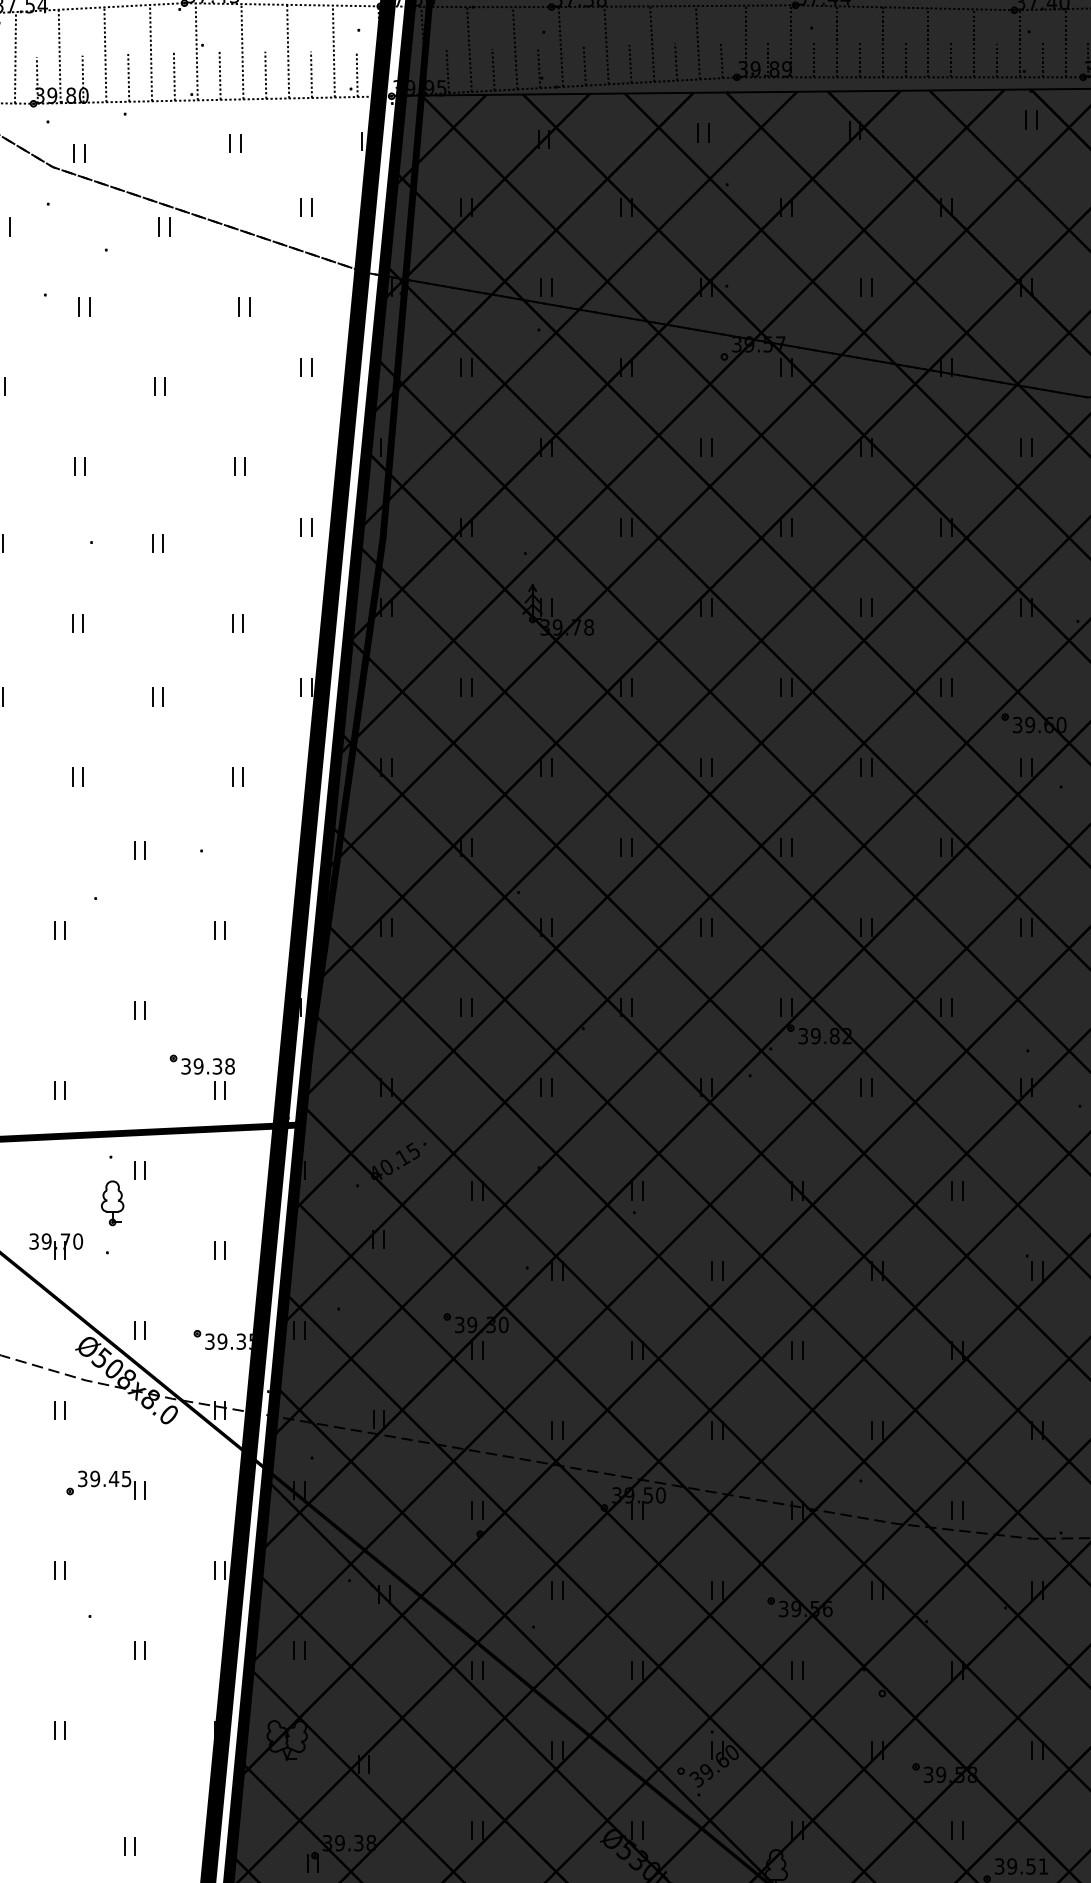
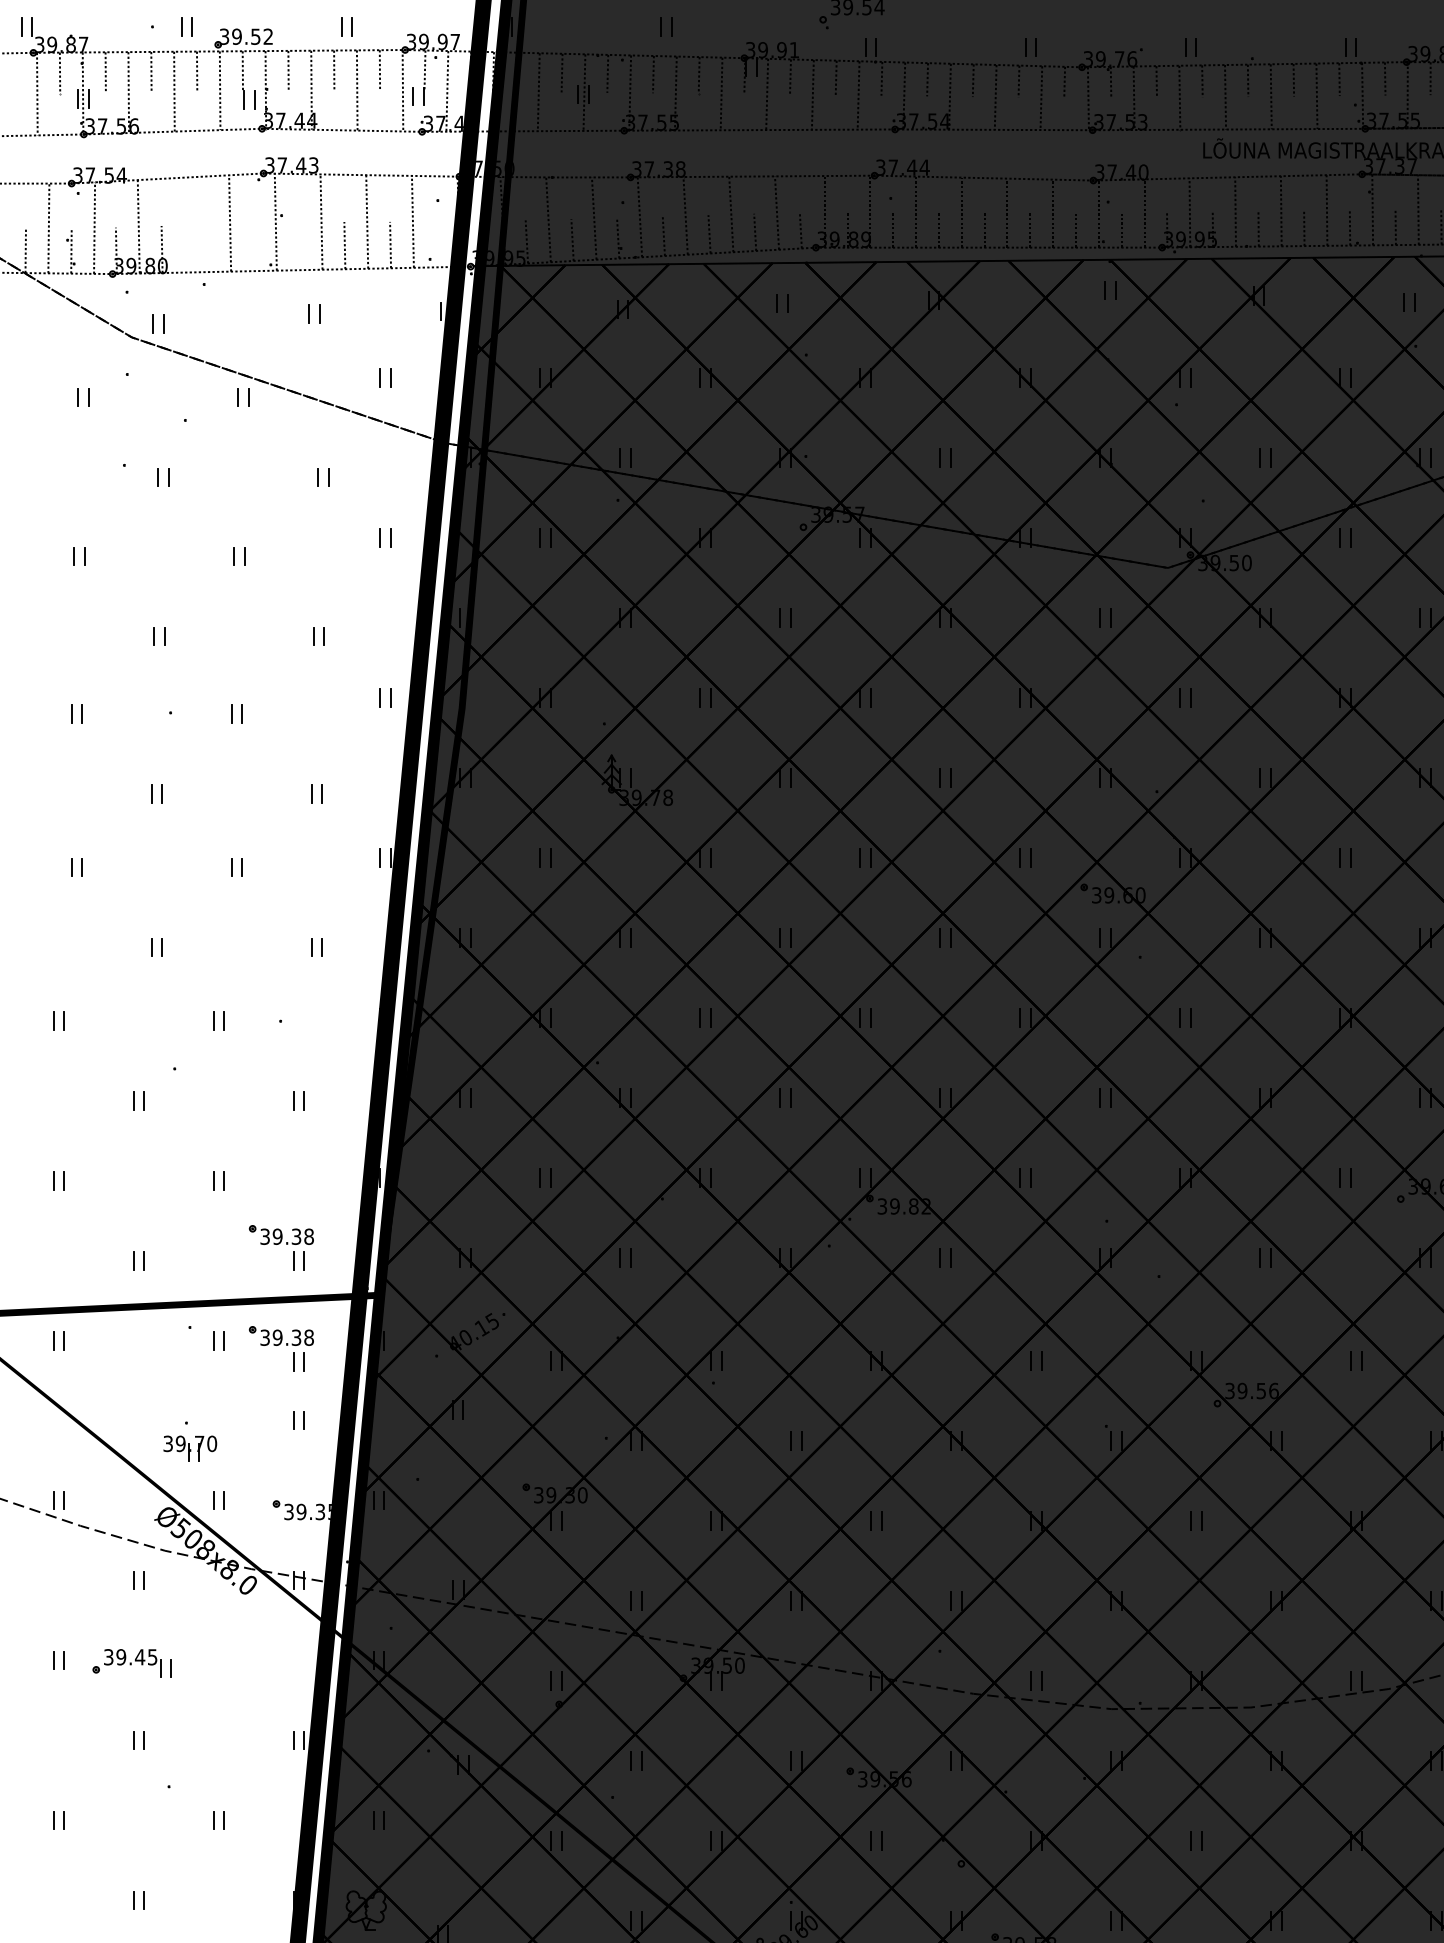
line: (105, 54) -> (184, 224), removed
line: (356, 74) -> (435, 244), removed
line: (173, 76) -> (252, 246), removed
line: (219, 76) -> (298, 246), removed
line: (128, 78) -> (207, 248), removed
part: (201, 1178) -> (280, 1348), added
part: (112, 1203) -> (191, 1373), removed
part: (56, 1246) -> (190, 1448), moved
part: (105, 1485) -> (131, 1663), moved

